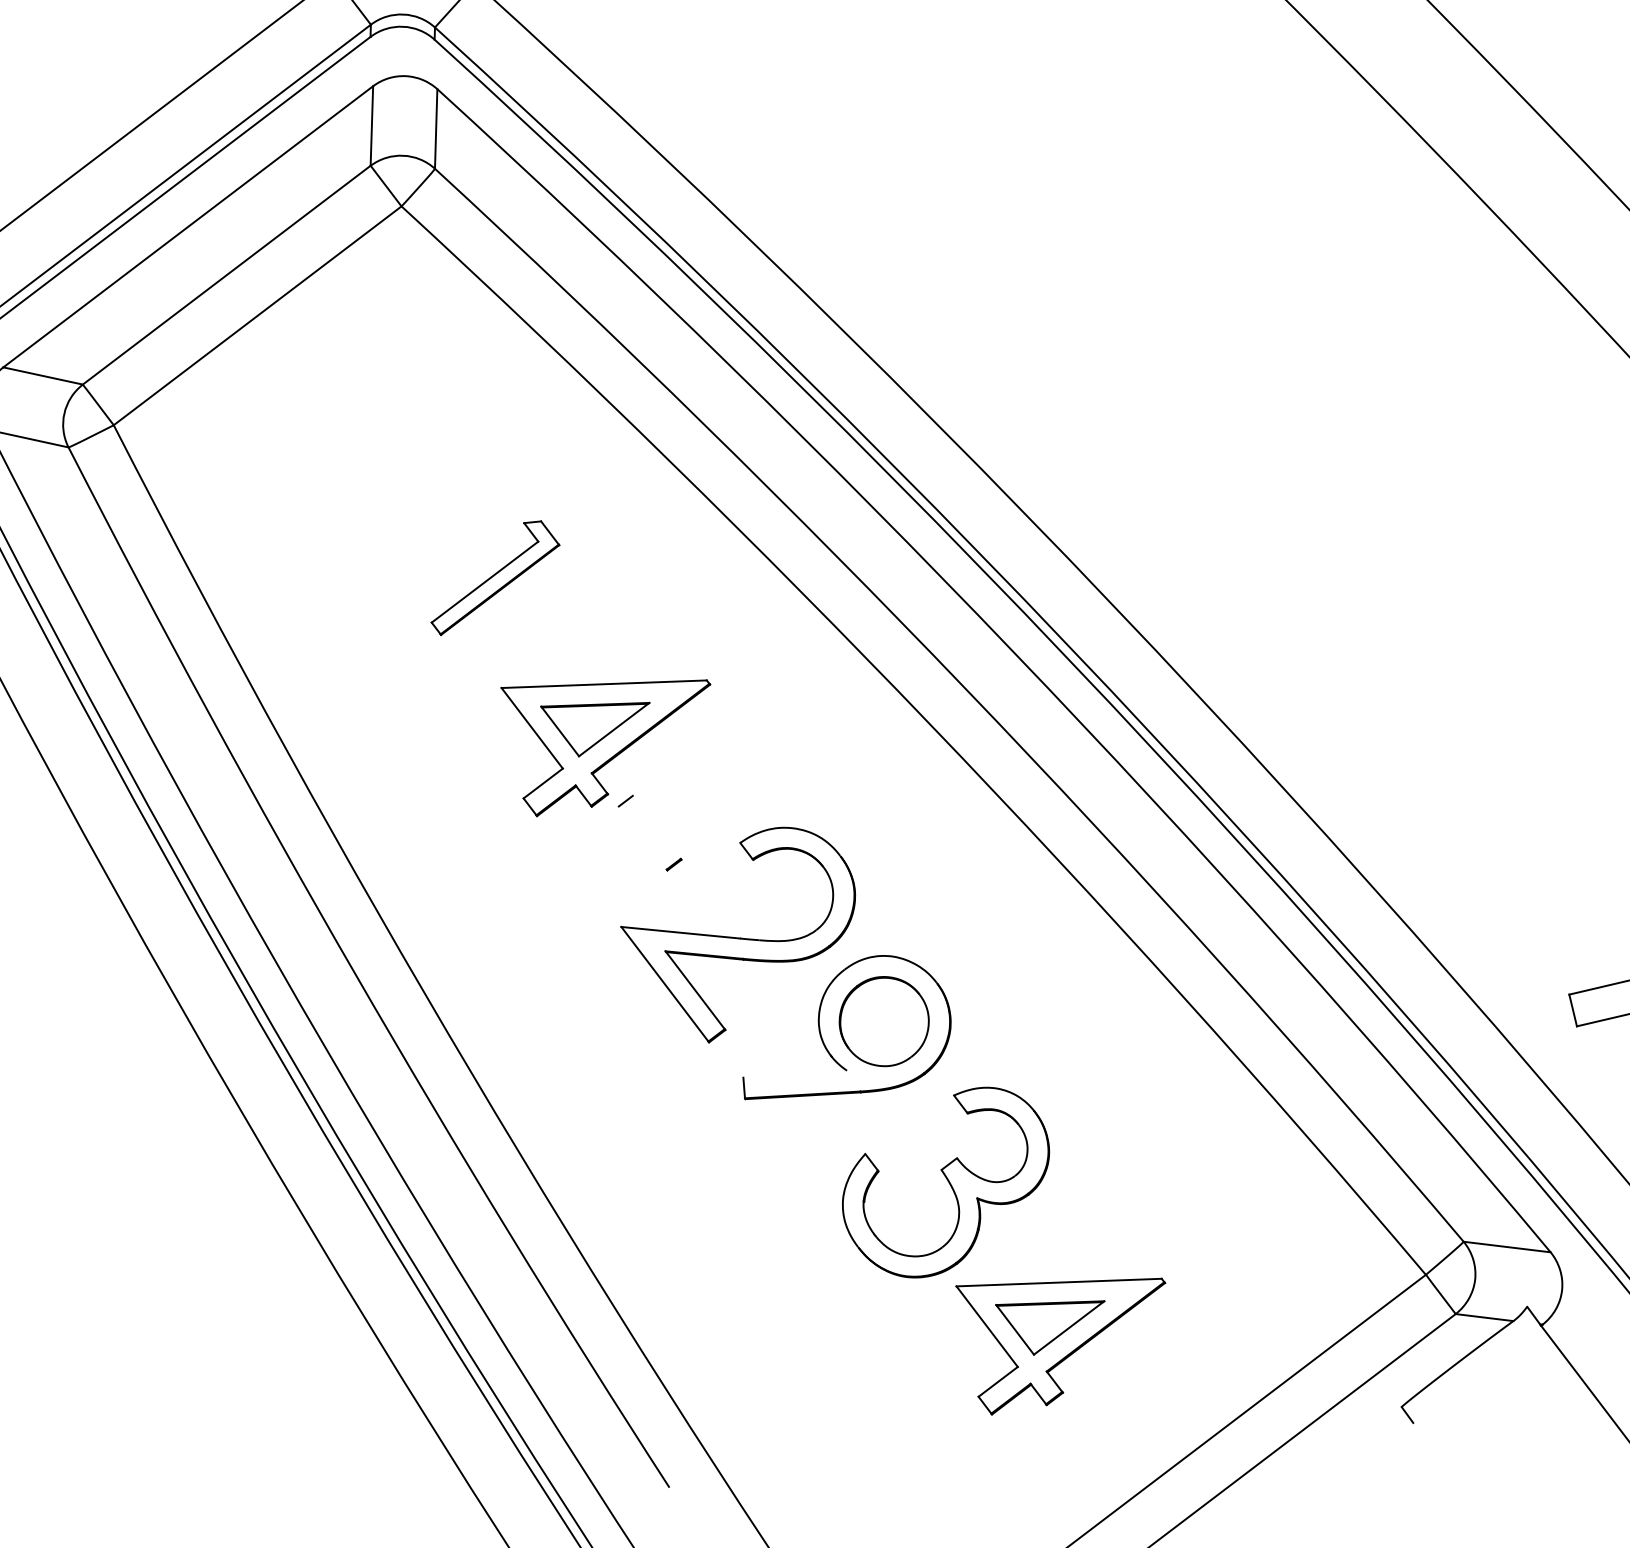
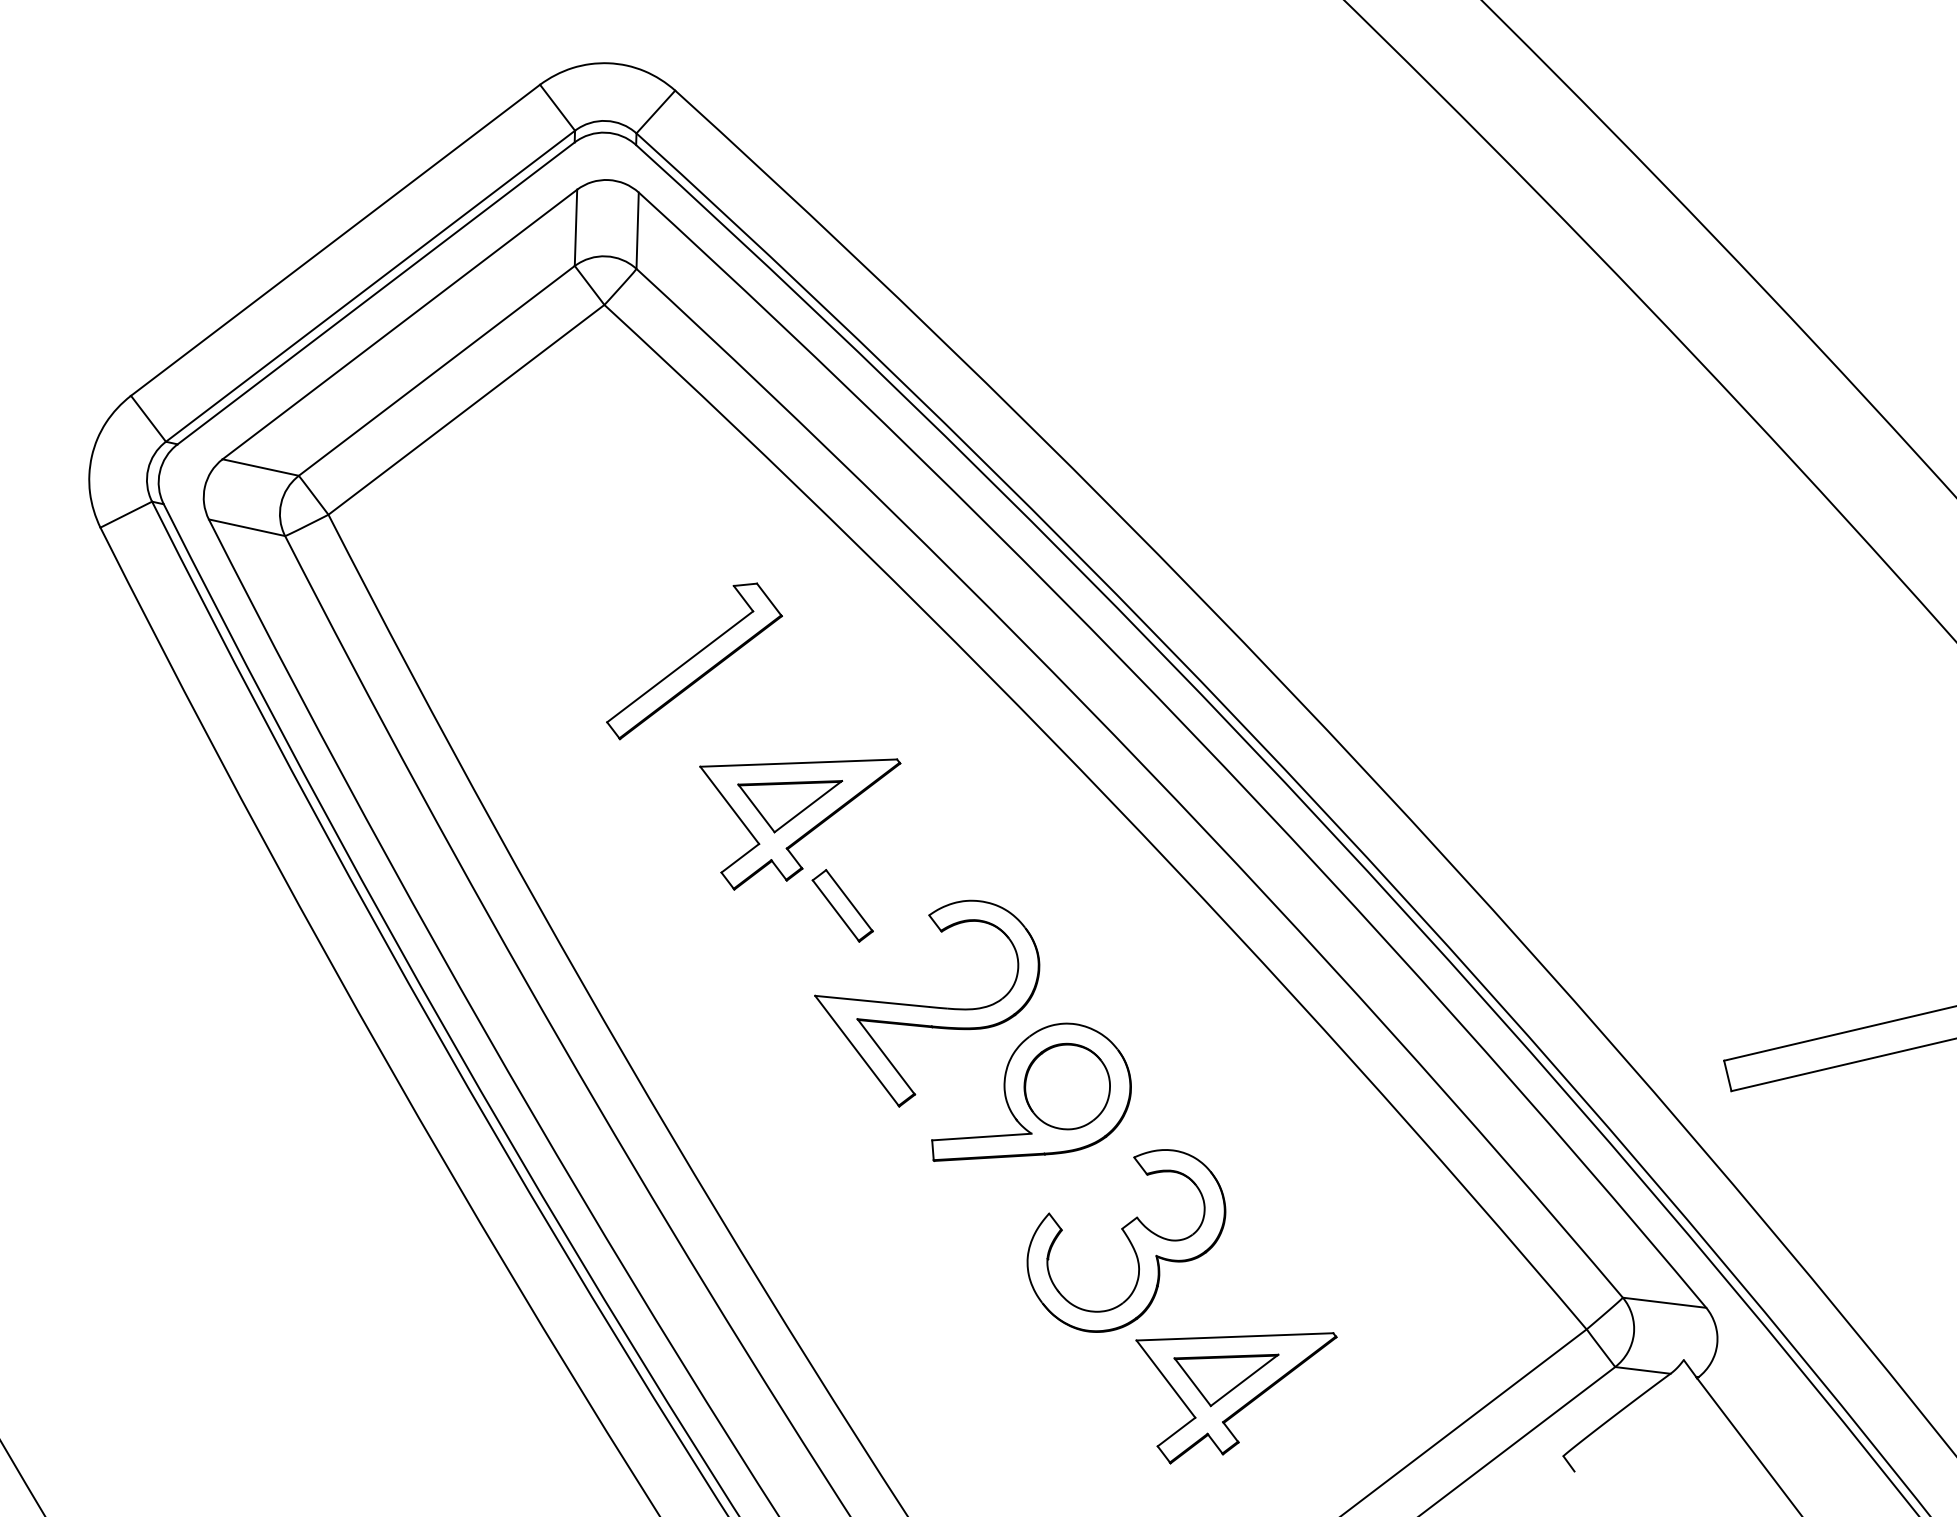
part: (495, 578) -> (694, 661), size x1.43
line: (657, 827) -> (849, 900), added
line: (642, 837) -> (835, 910), added
line: (794, 1073) -> (981, 1136), added

